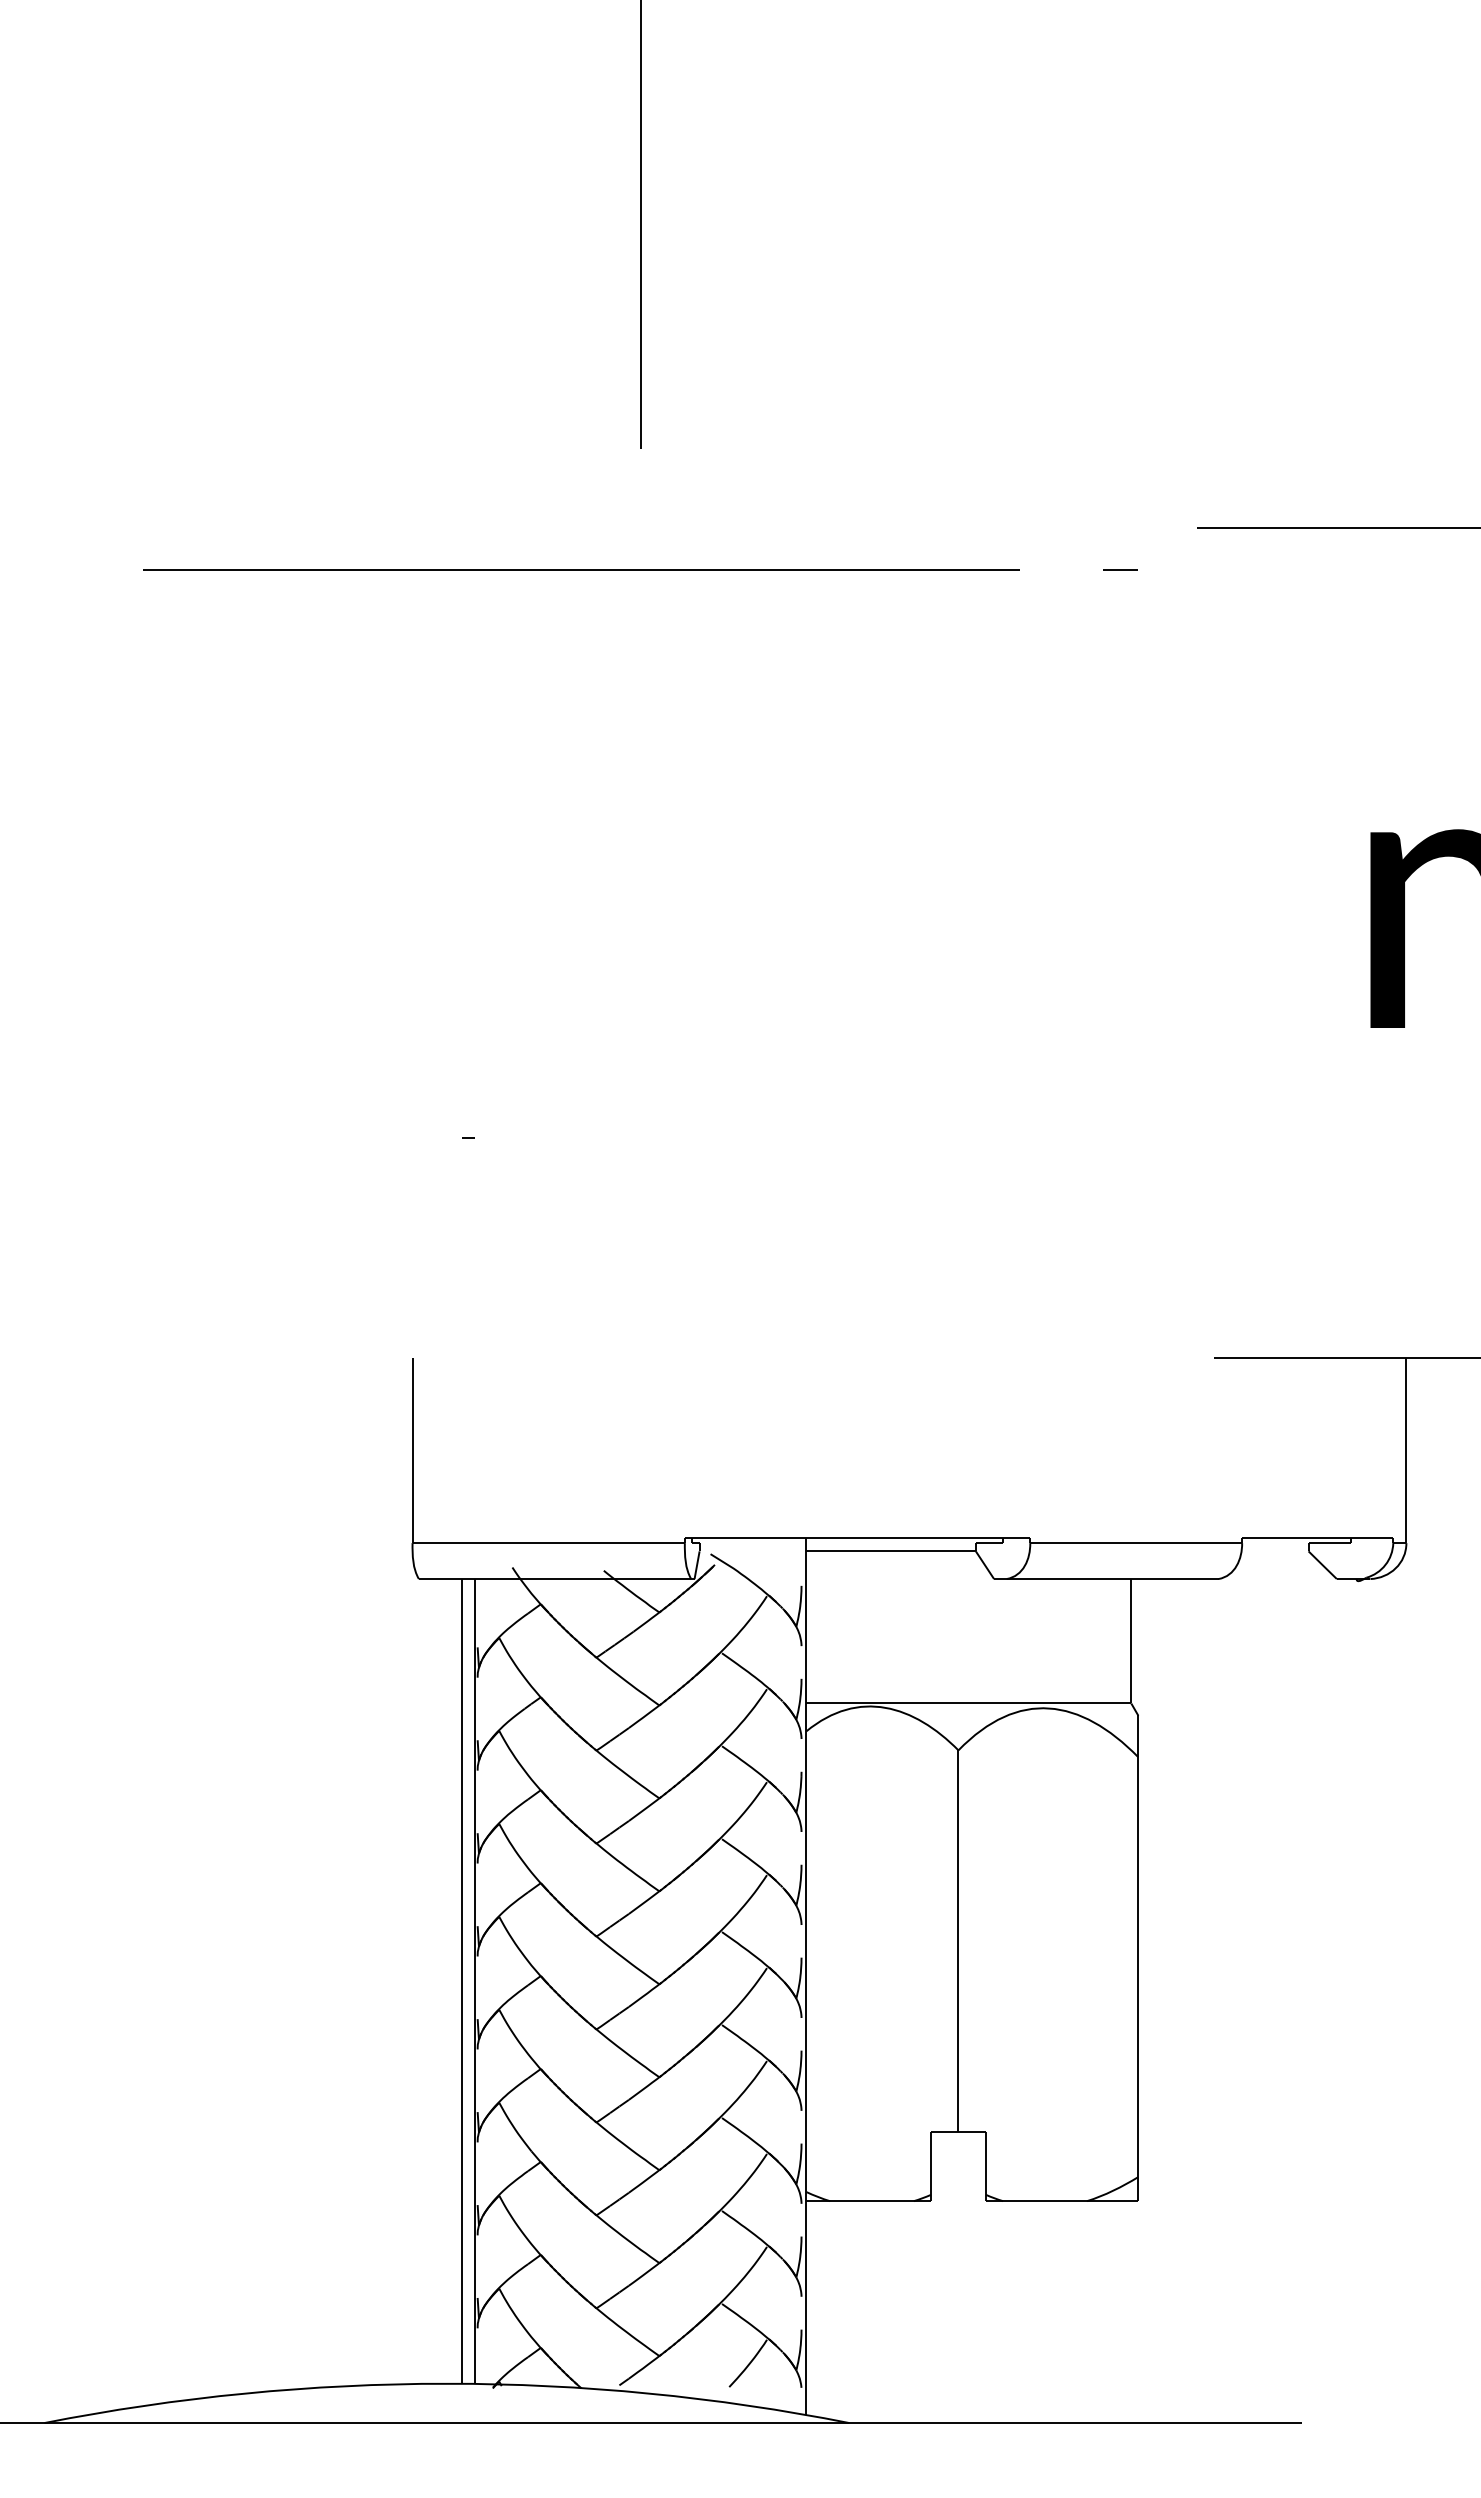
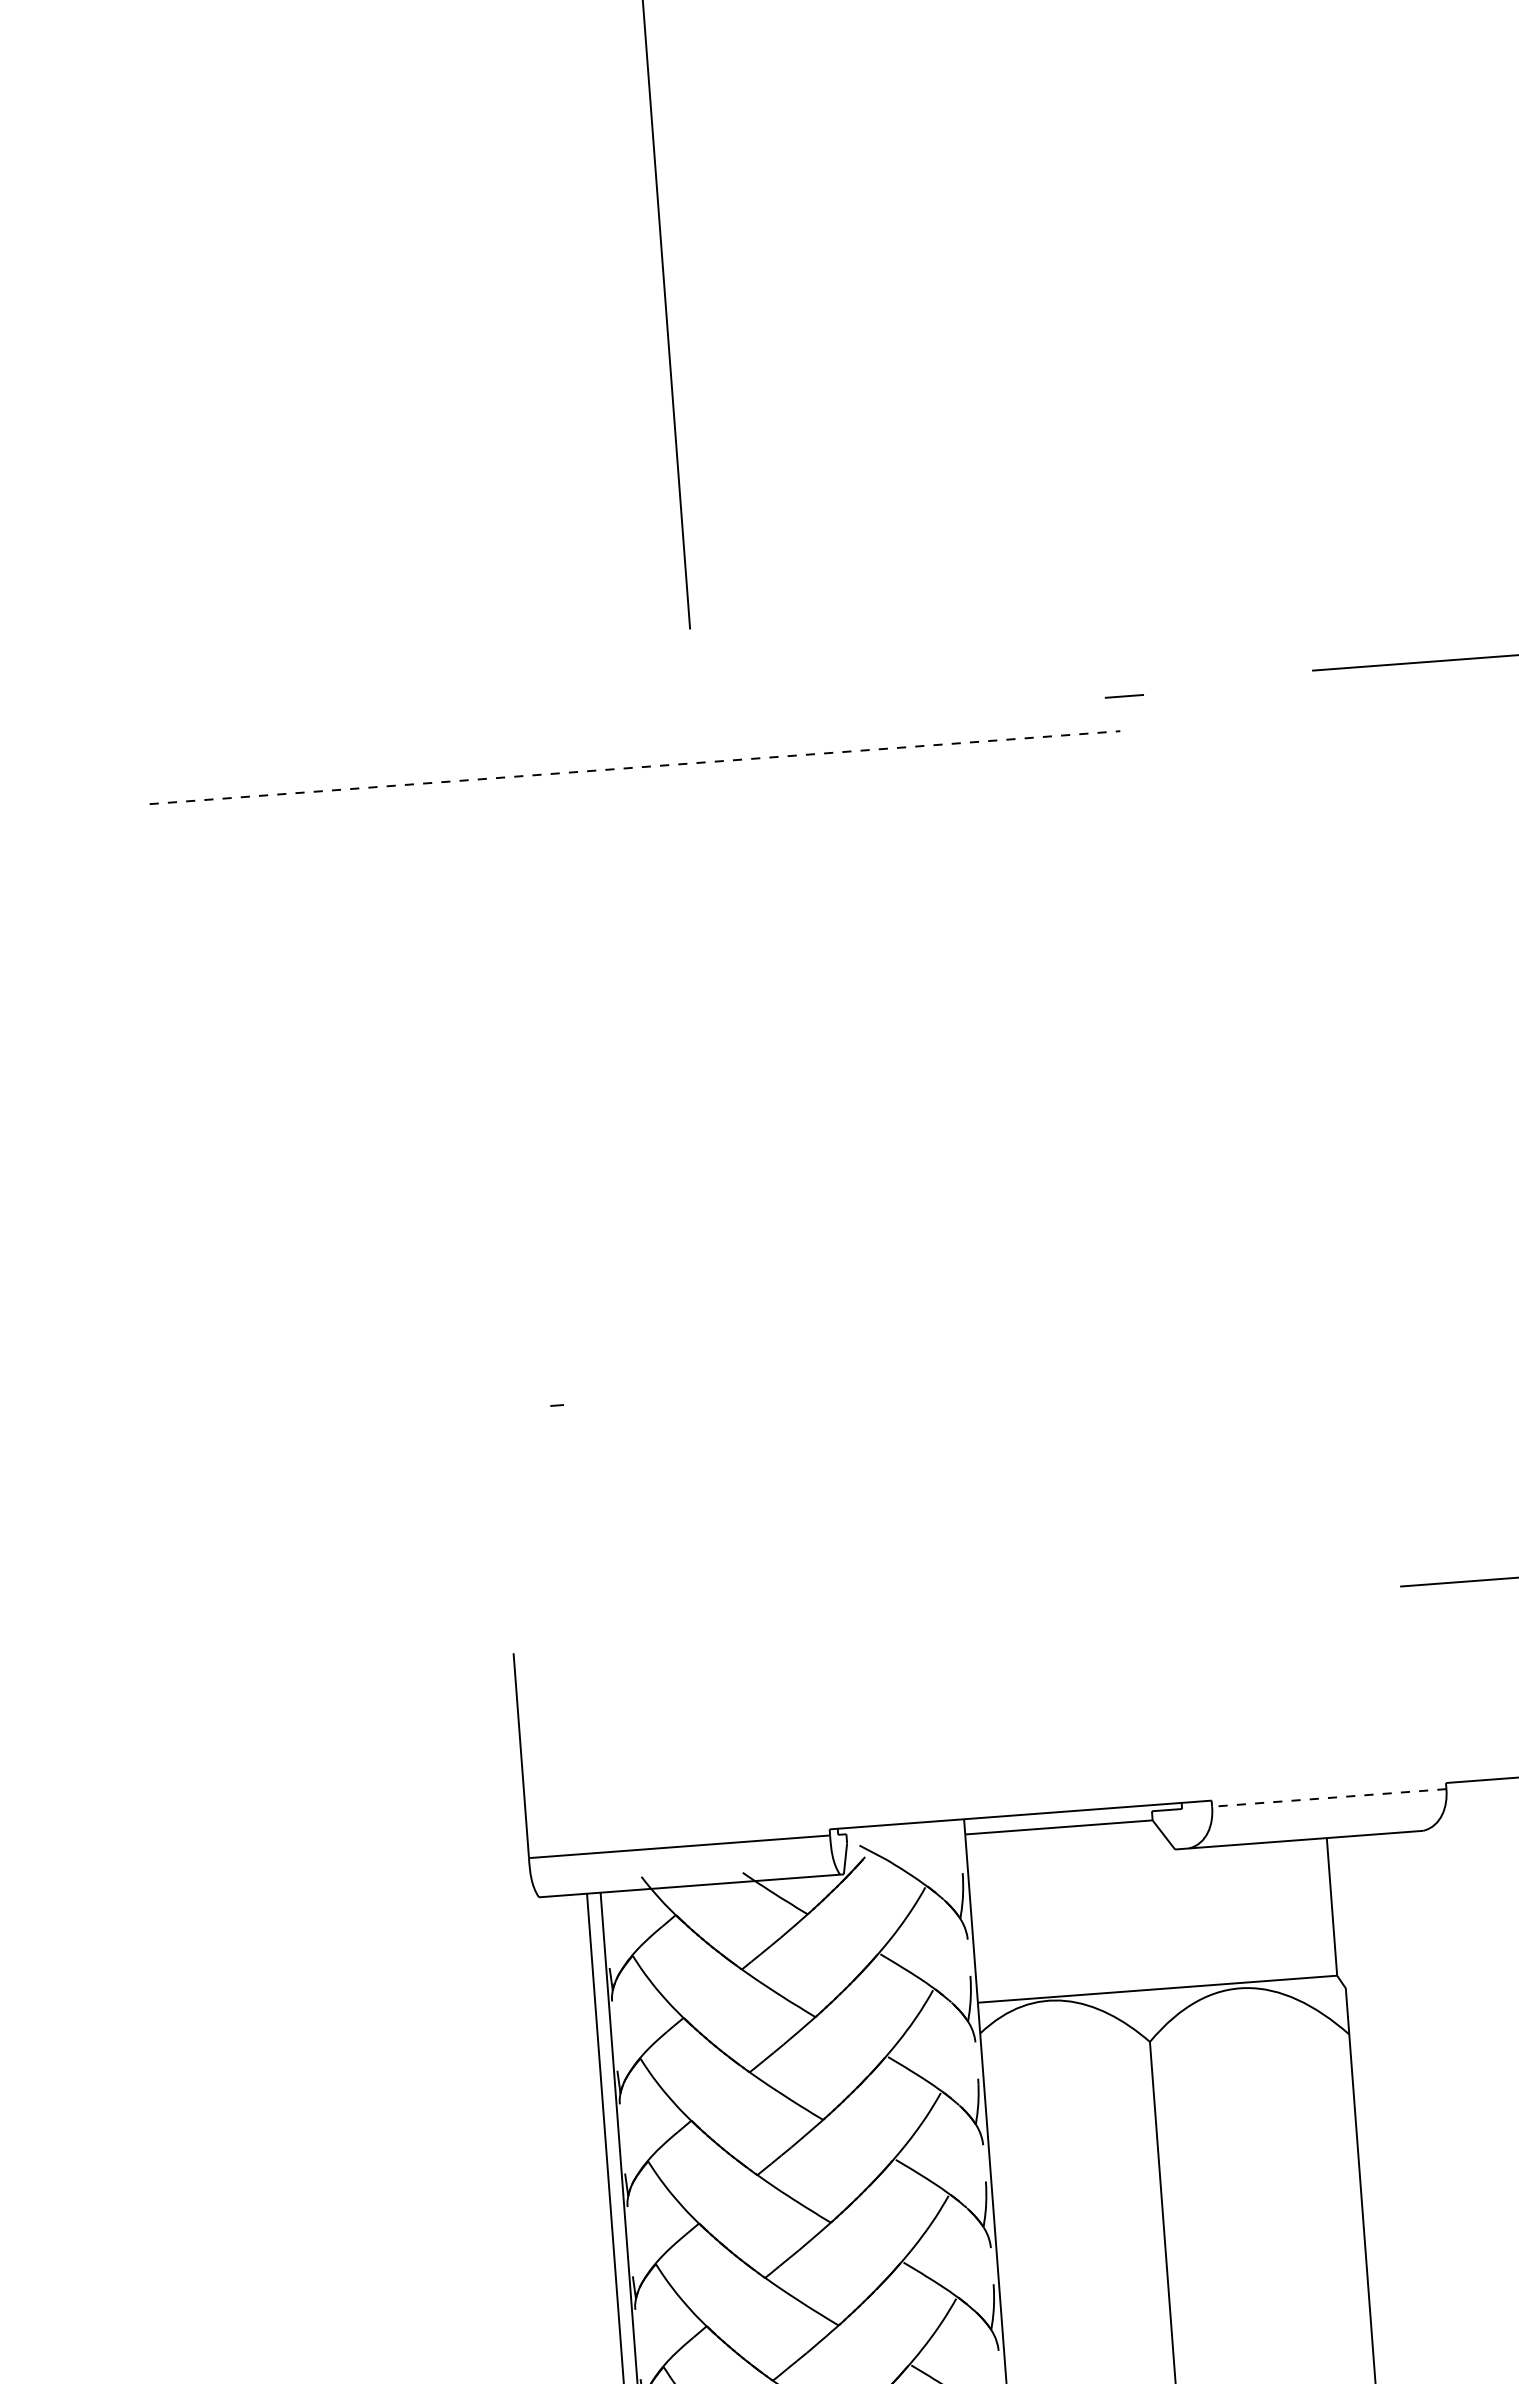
line: (581, 569) -> (634, 767), solid -> dashed
line: (1120, 569) -> (1124, 696), moved
line: (1136, 1543) -> (1329, 1798), solid -> dashed

